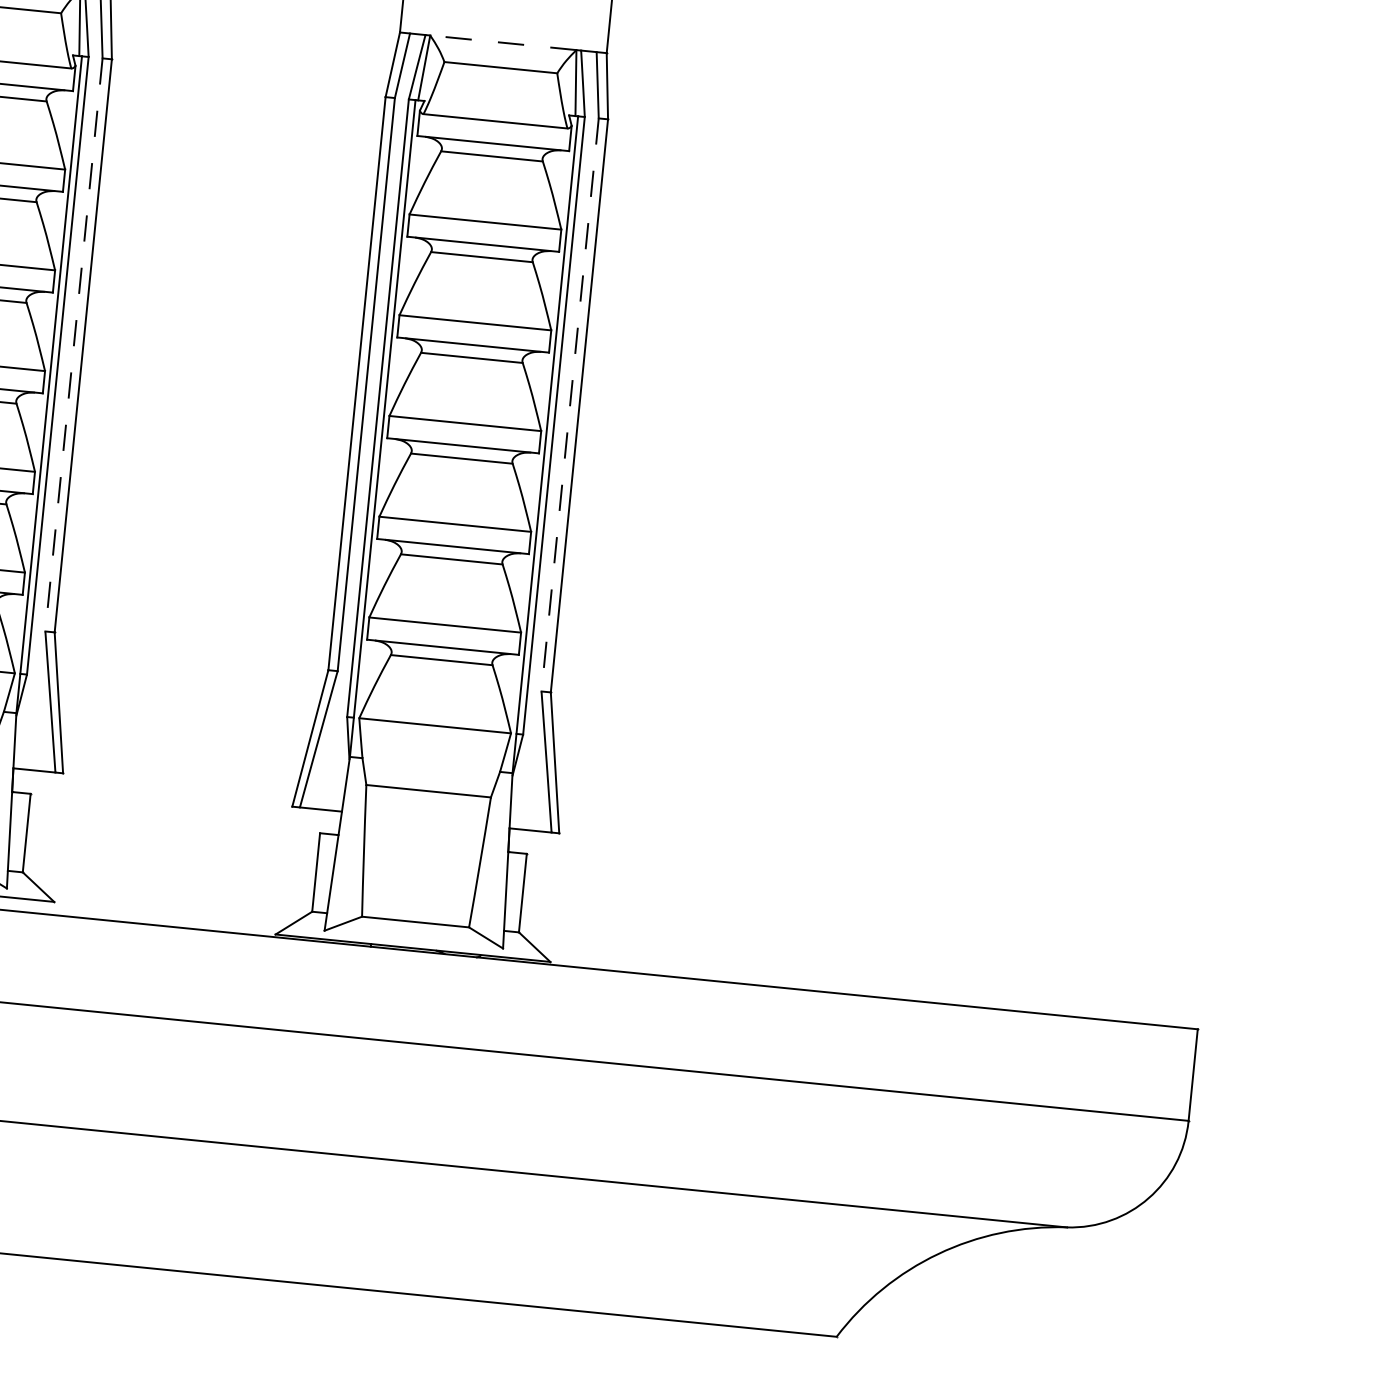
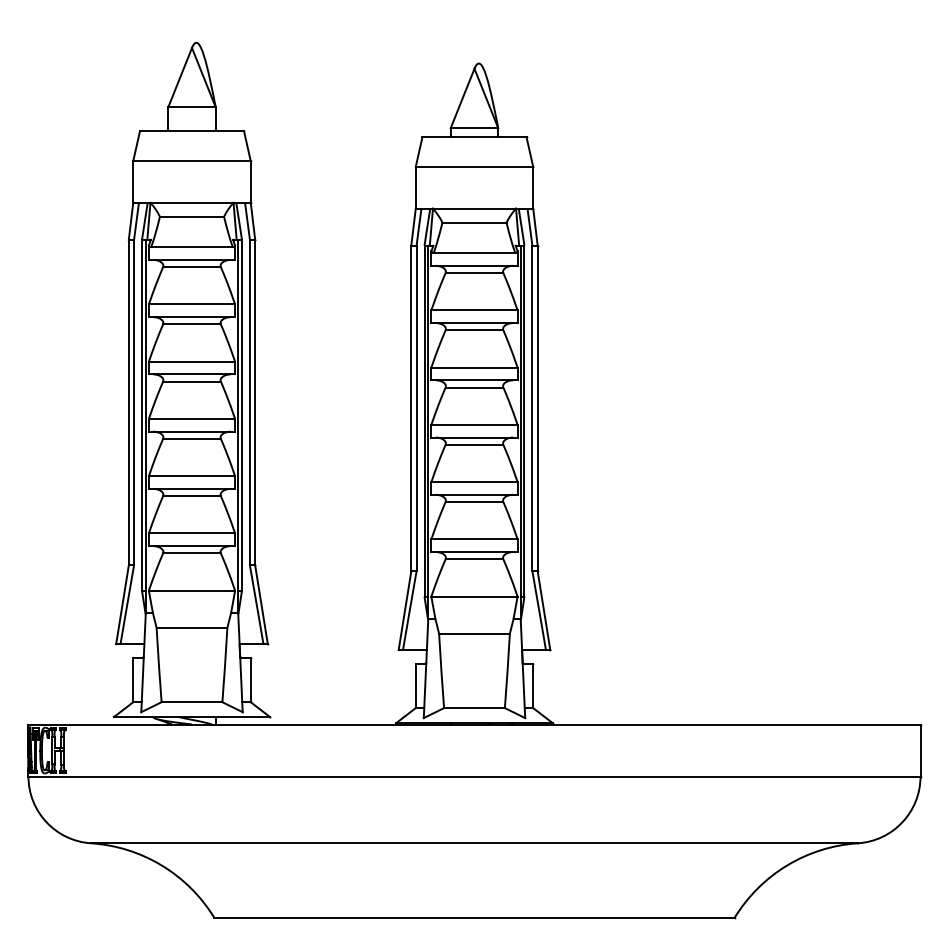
line: (503, 42) -> (474, 208), dashed -> solid
line: (73, 344) -> (249, 402), dashed -> solid
line: (570, 404) -> (532, 408), dashed -> solid

